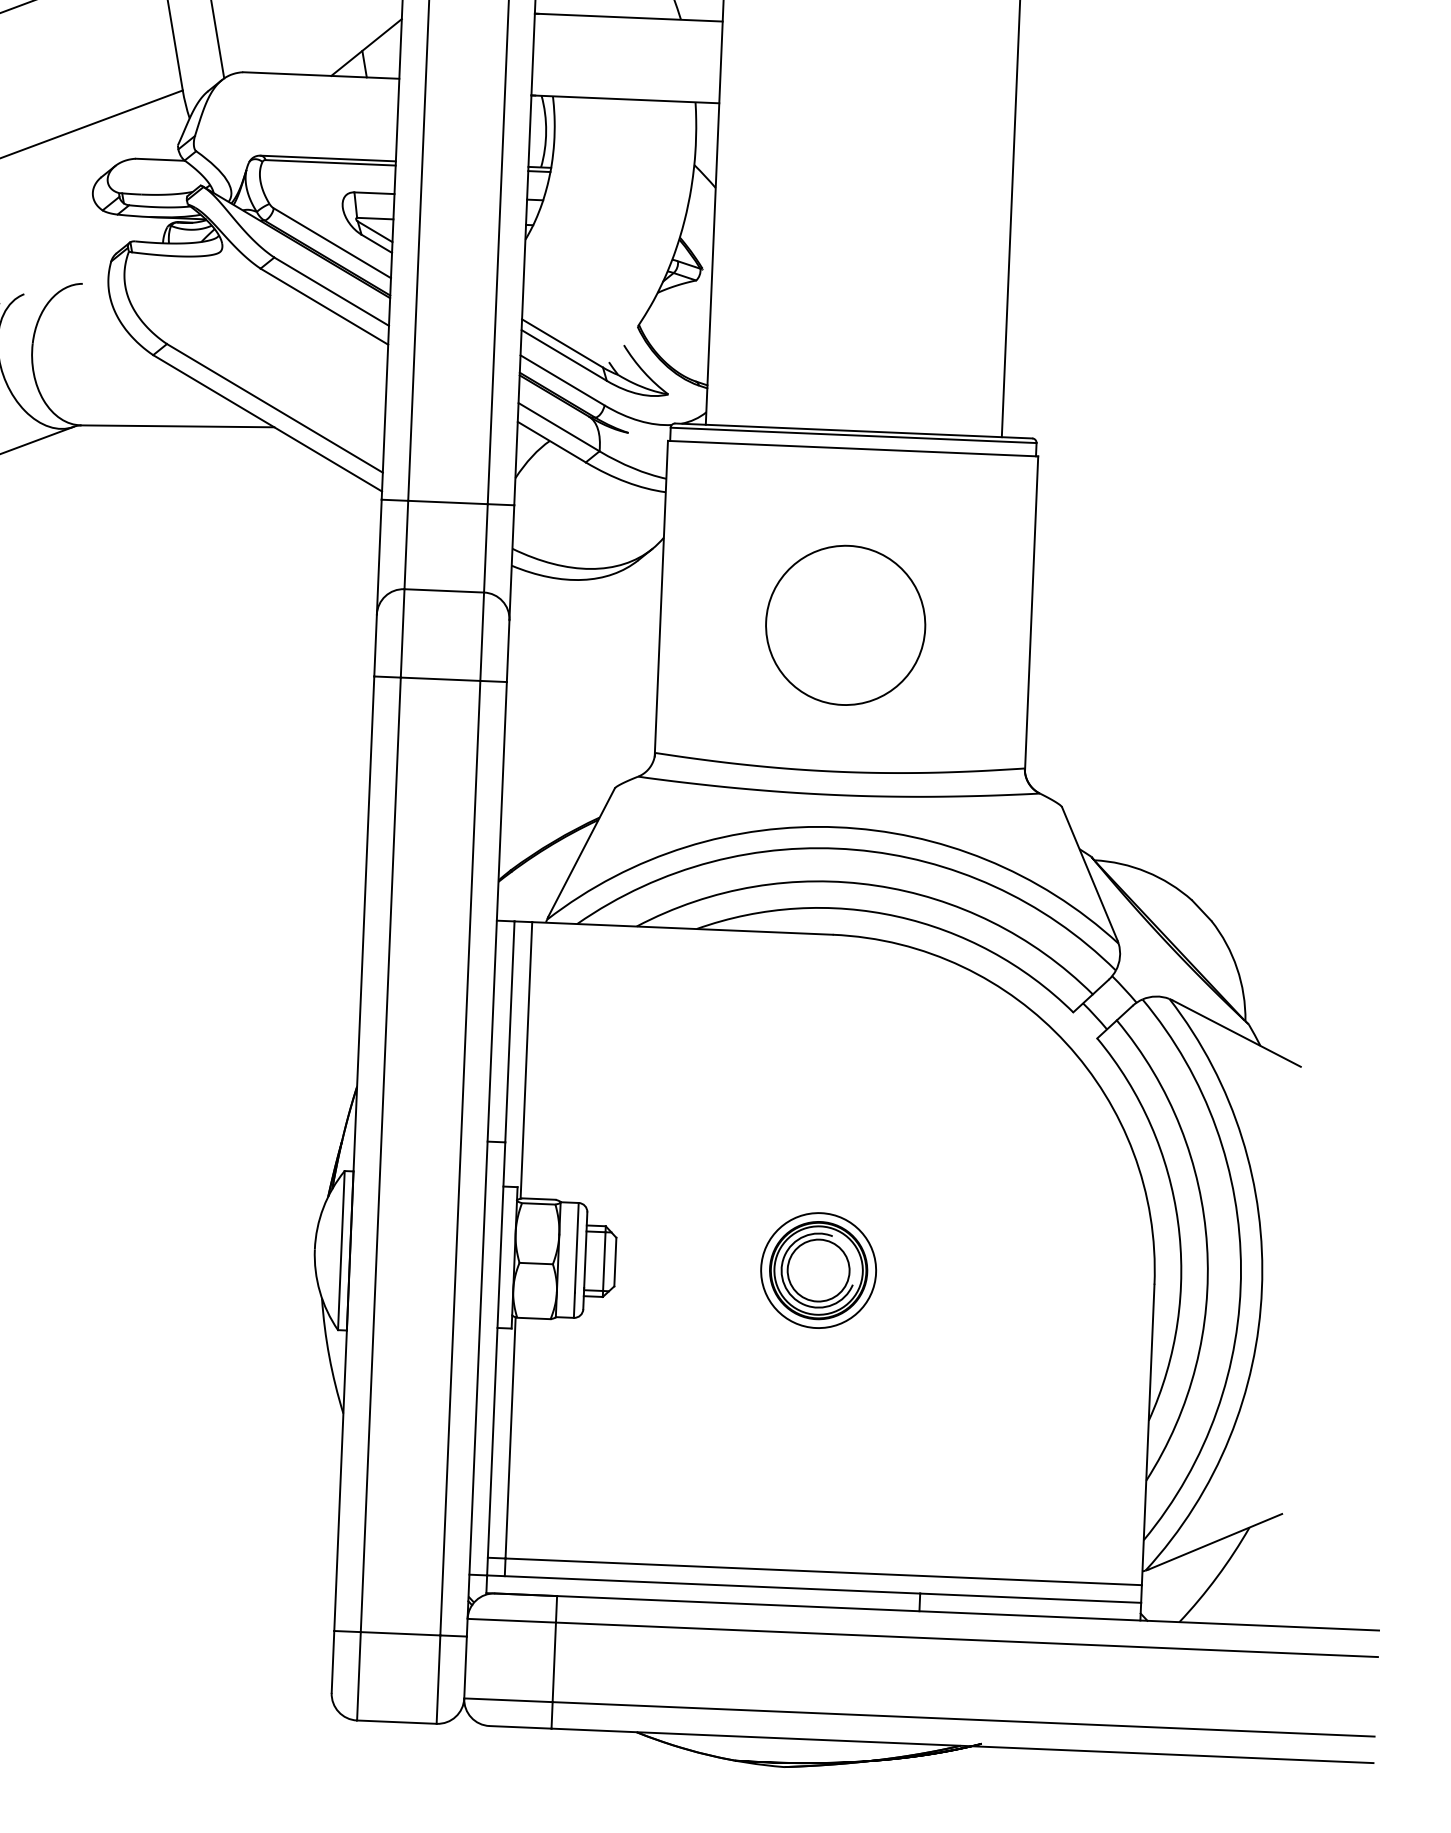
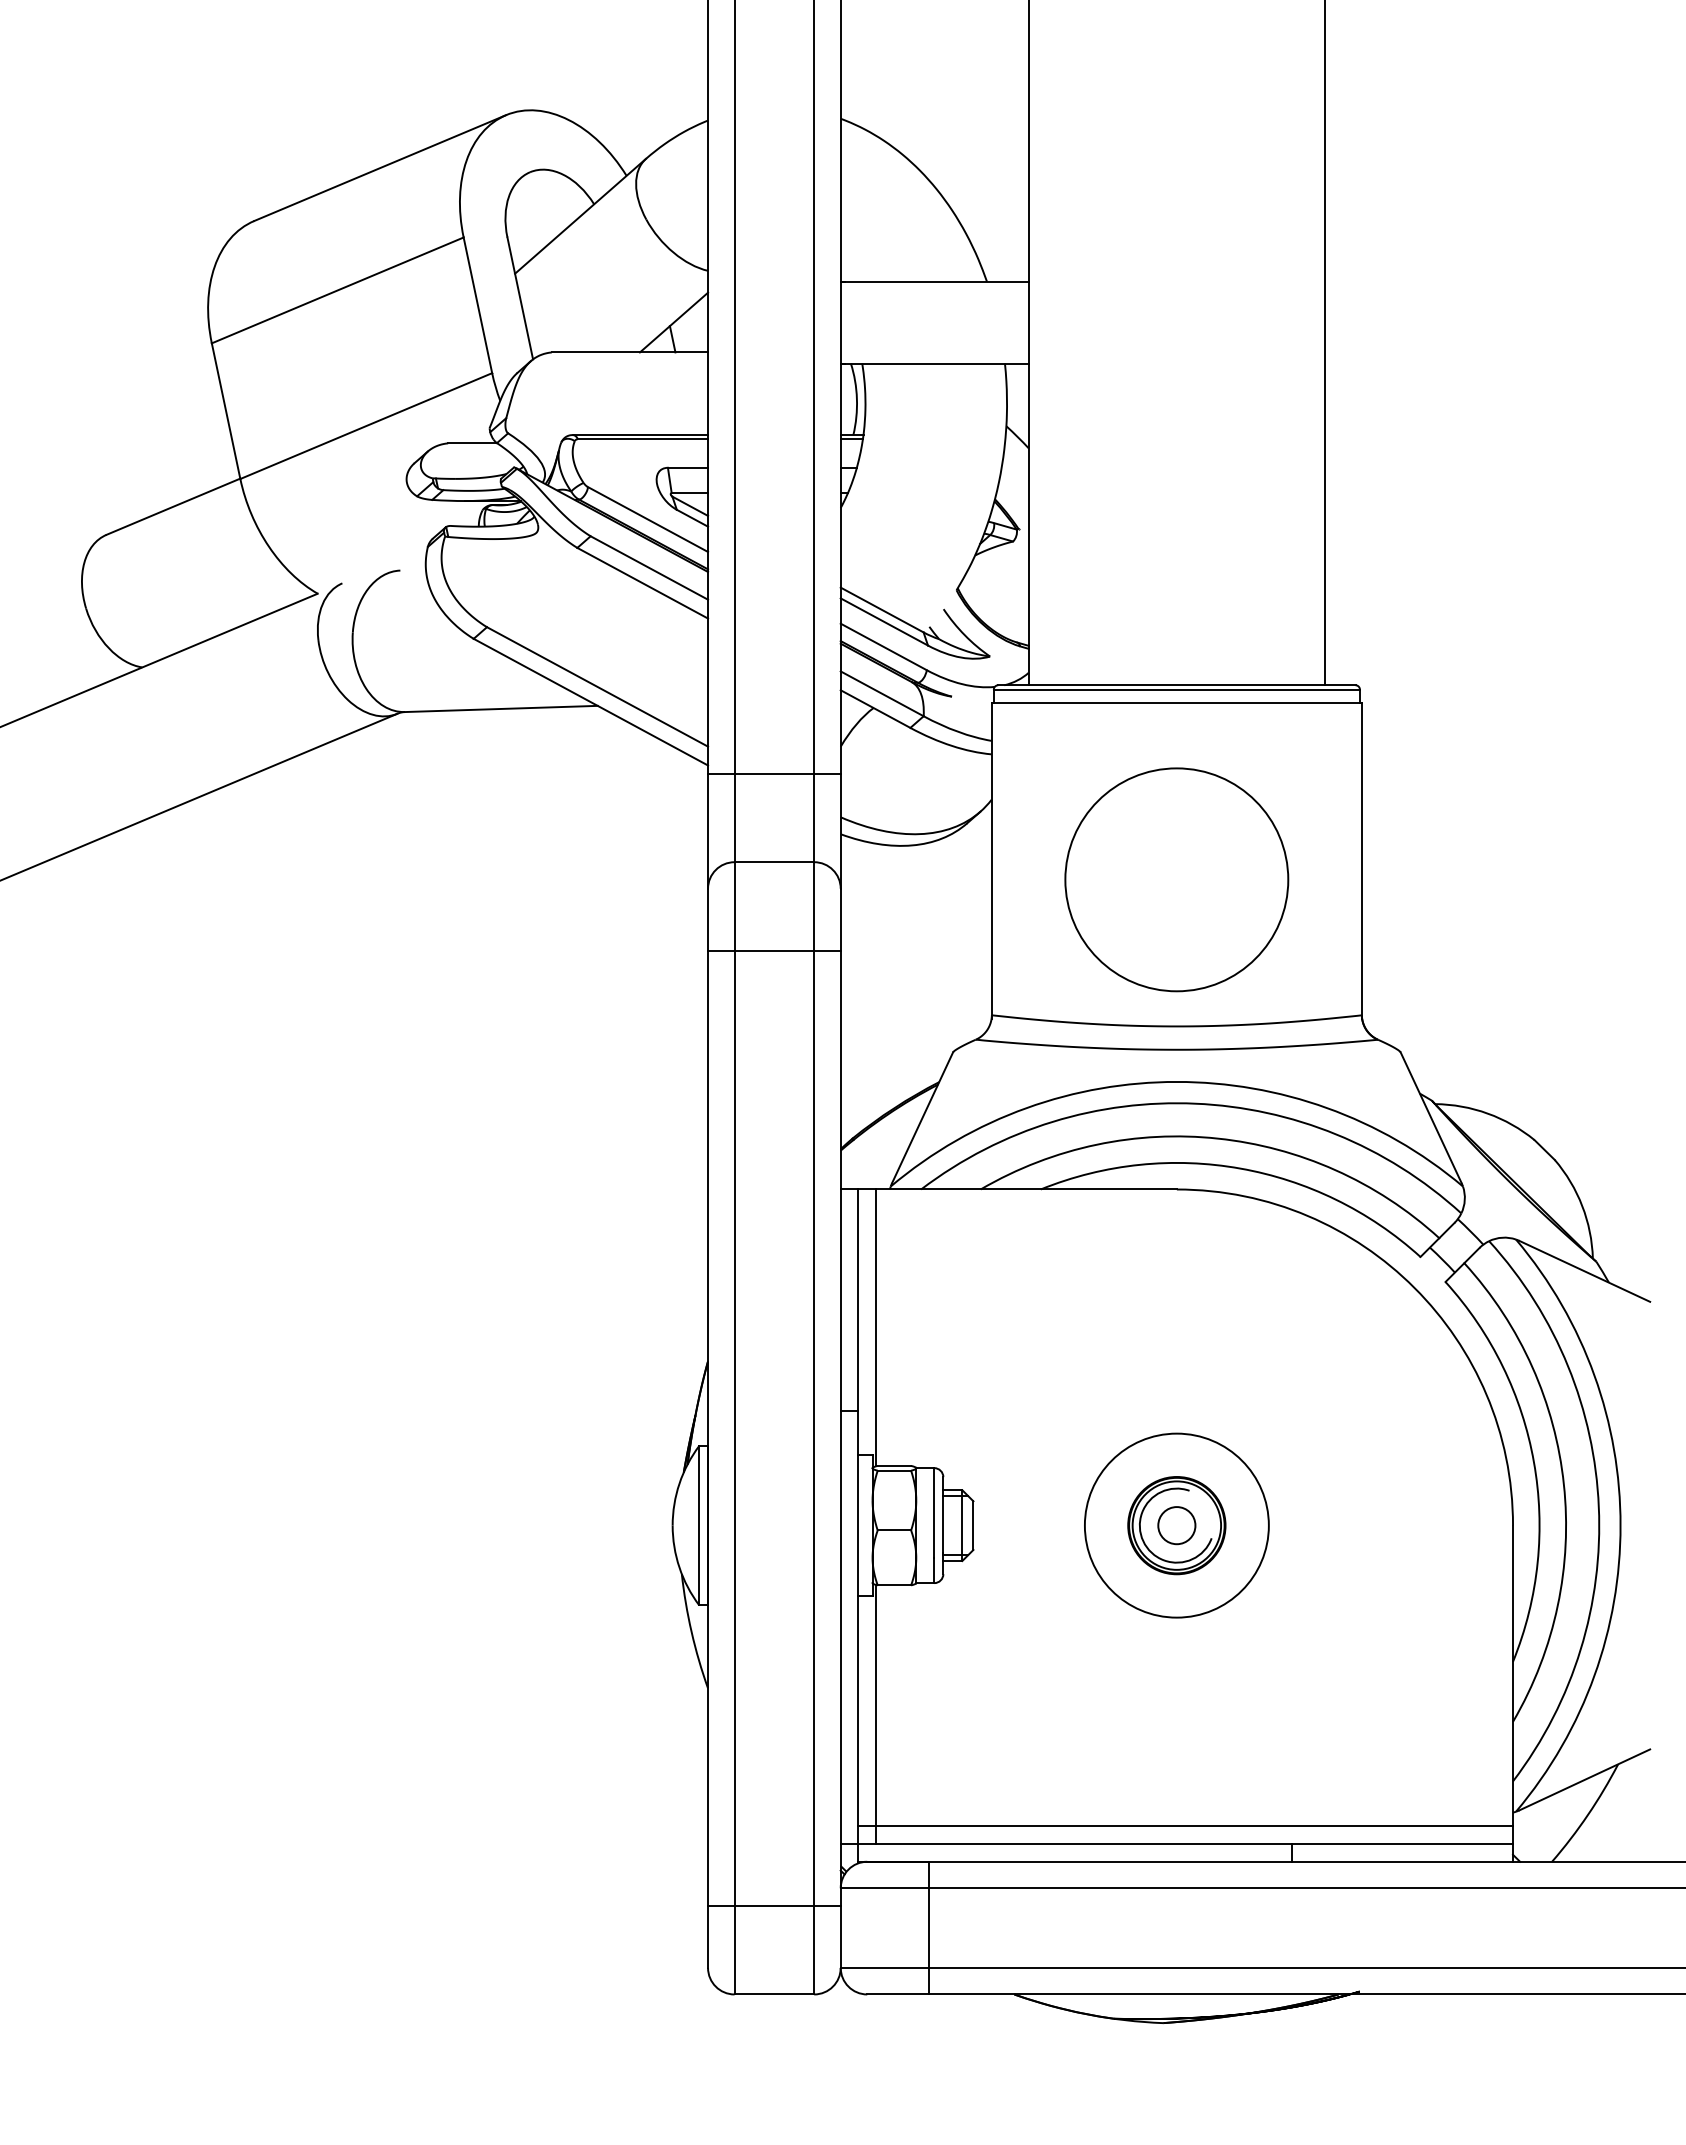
circle: (845, 625) -> (1176, 879), size x1.4
circle: (818, 1270) -> (1176, 1525), size x0.6
circle: (818, 1270) -> (1176, 1525), size x1.6

